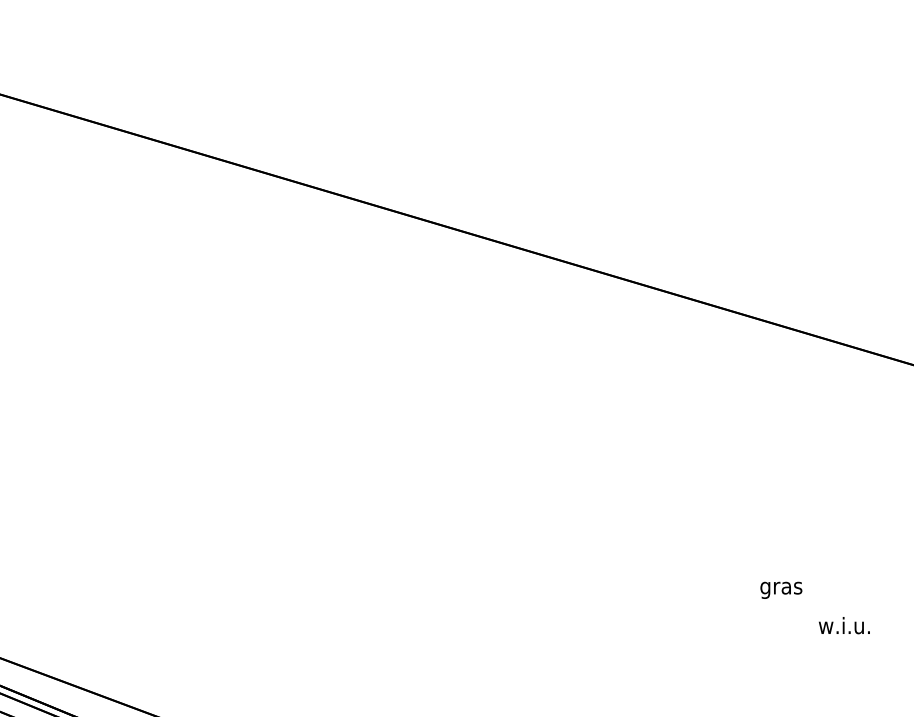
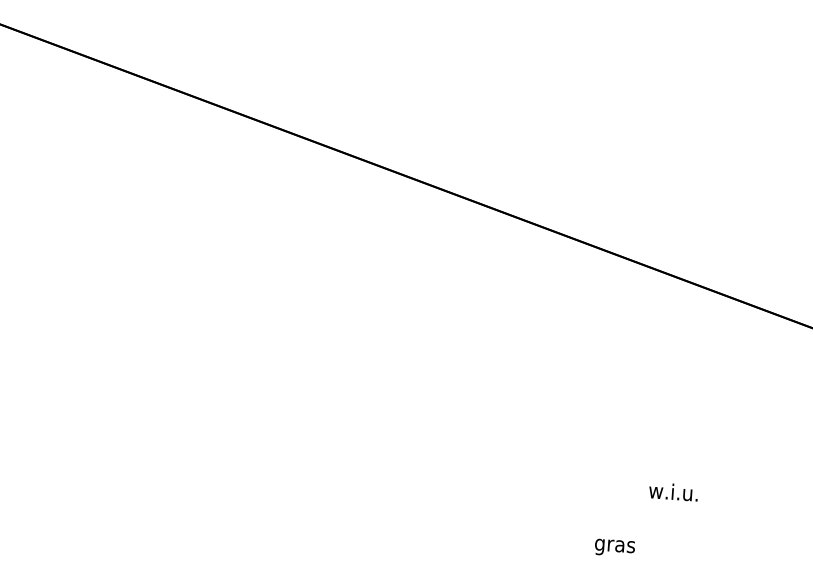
text: (781, 589) -> (615, 547), moved
text: (844, 625) -> (673, 491), moved

